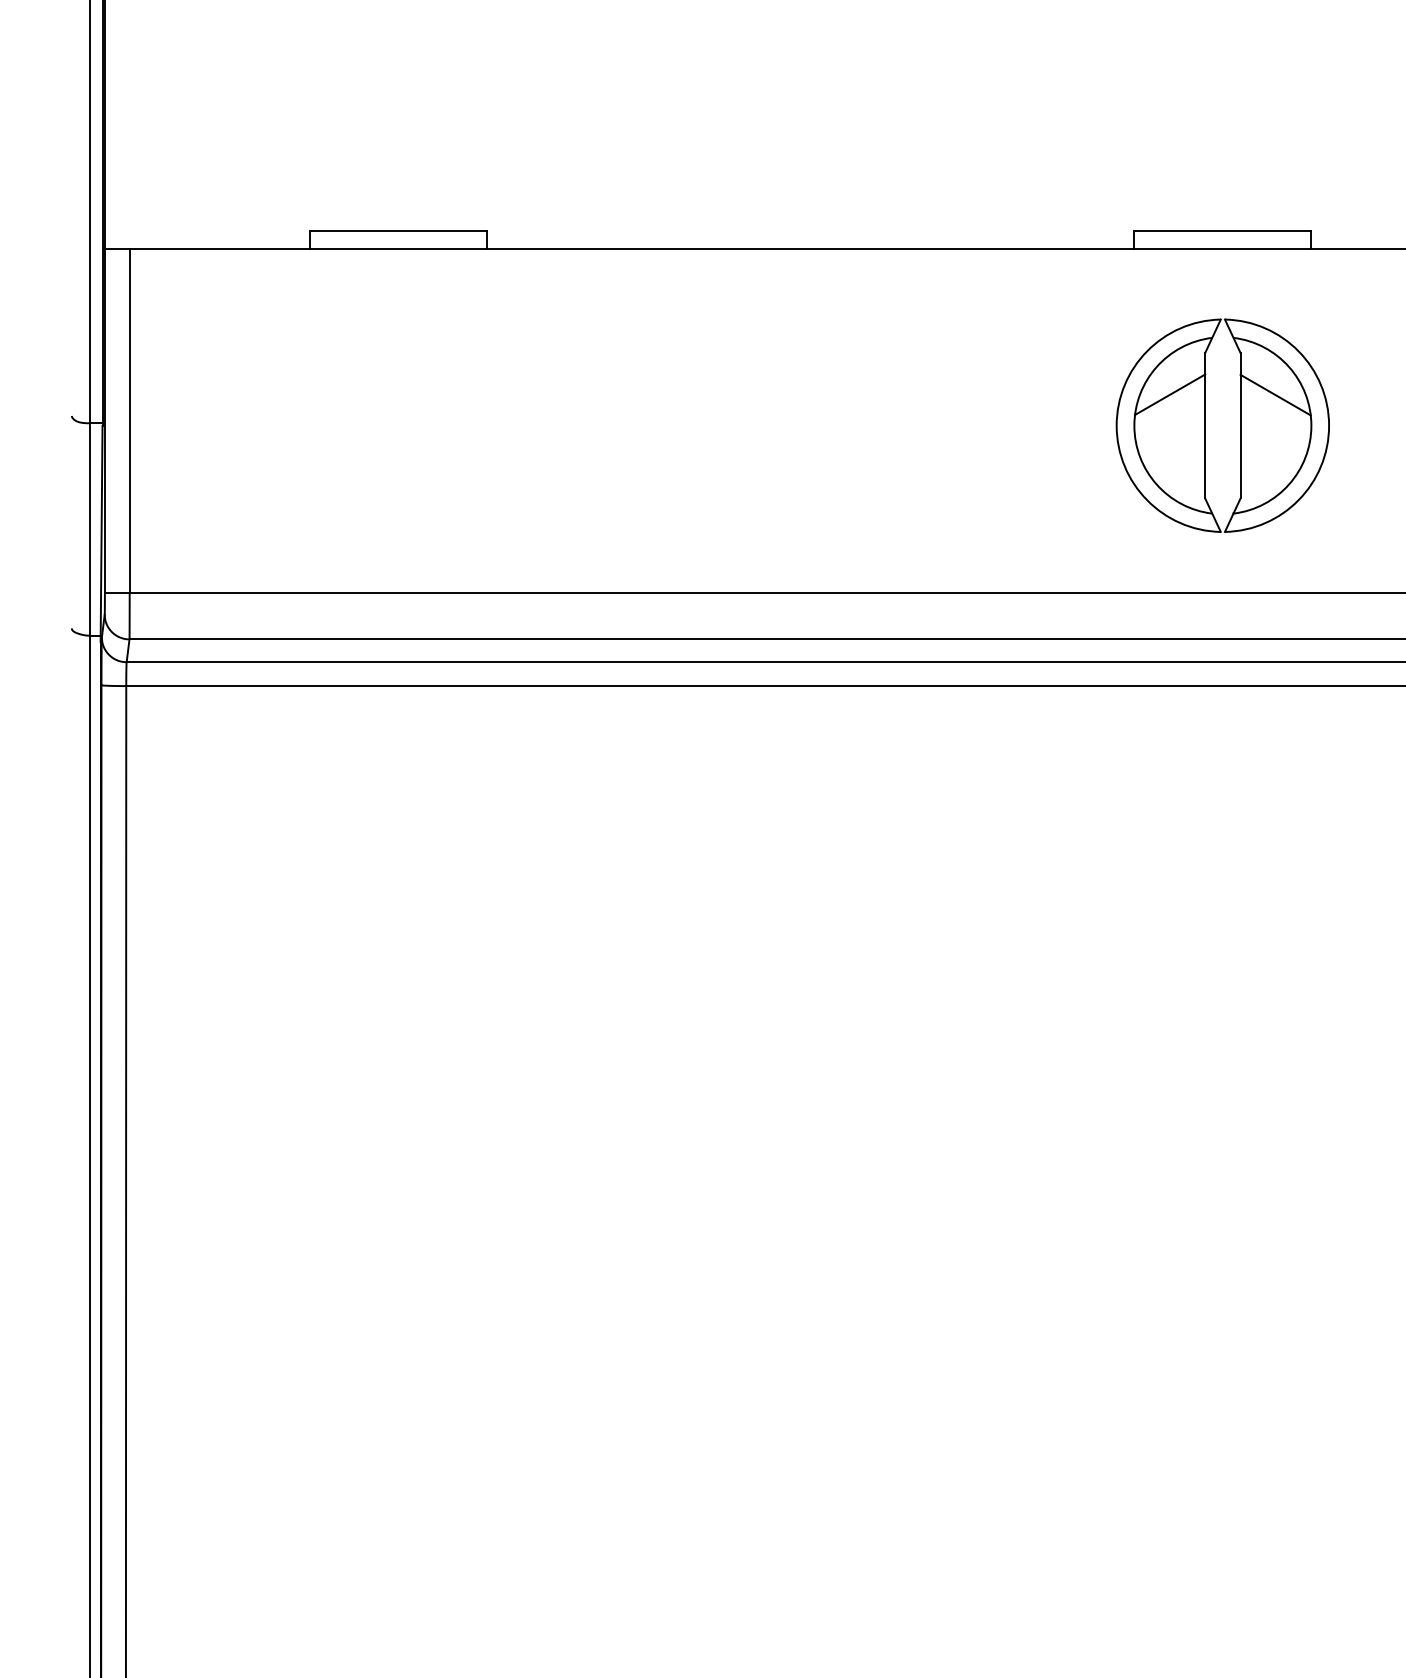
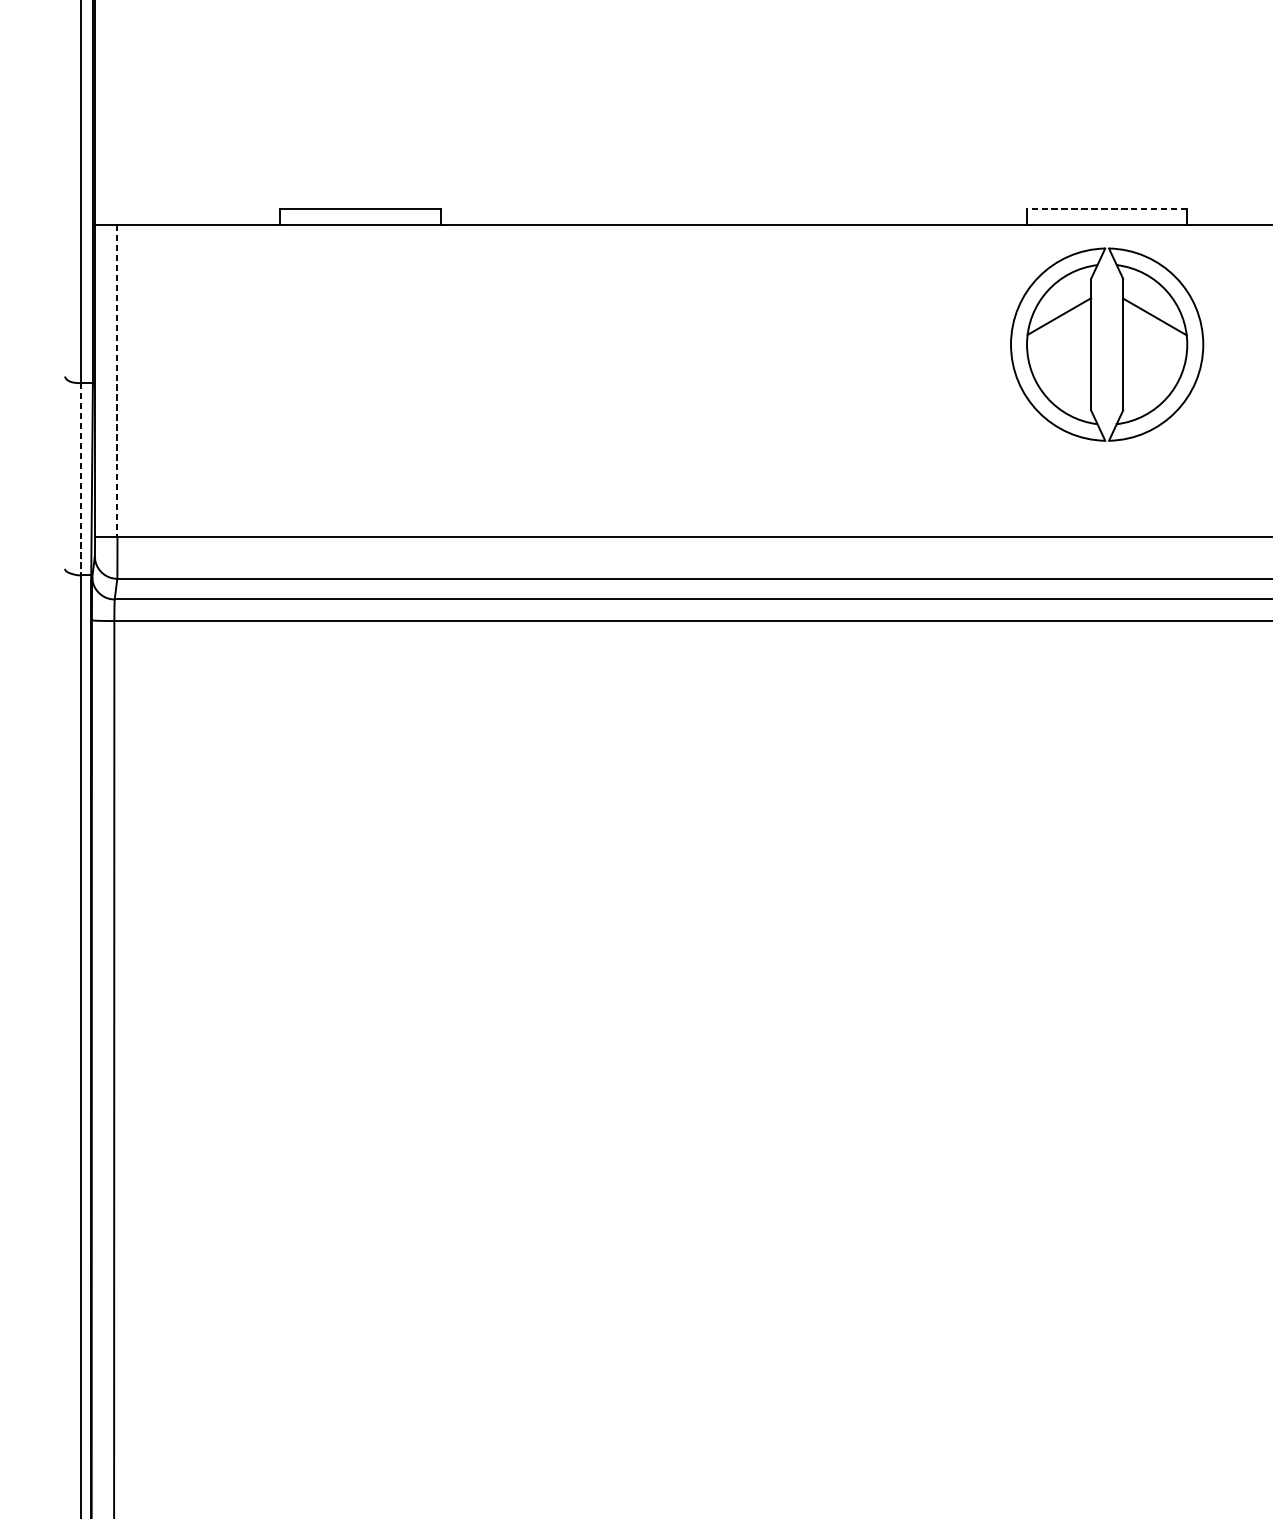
line: (1222, 231) -> (1106, 209), solid -> dashed
line: (129, 421) -> (117, 381), solid -> dashed
part: (1205, 425) -> (1091, 344), moved
line: (89, 530) -> (81, 480), solid -> dashed

